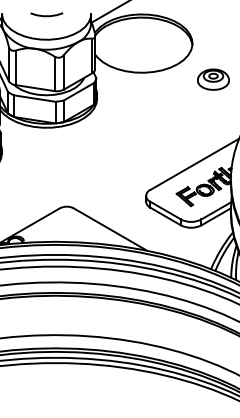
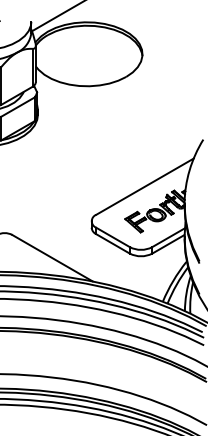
part: (213, 79) -> (165, 93), removed

